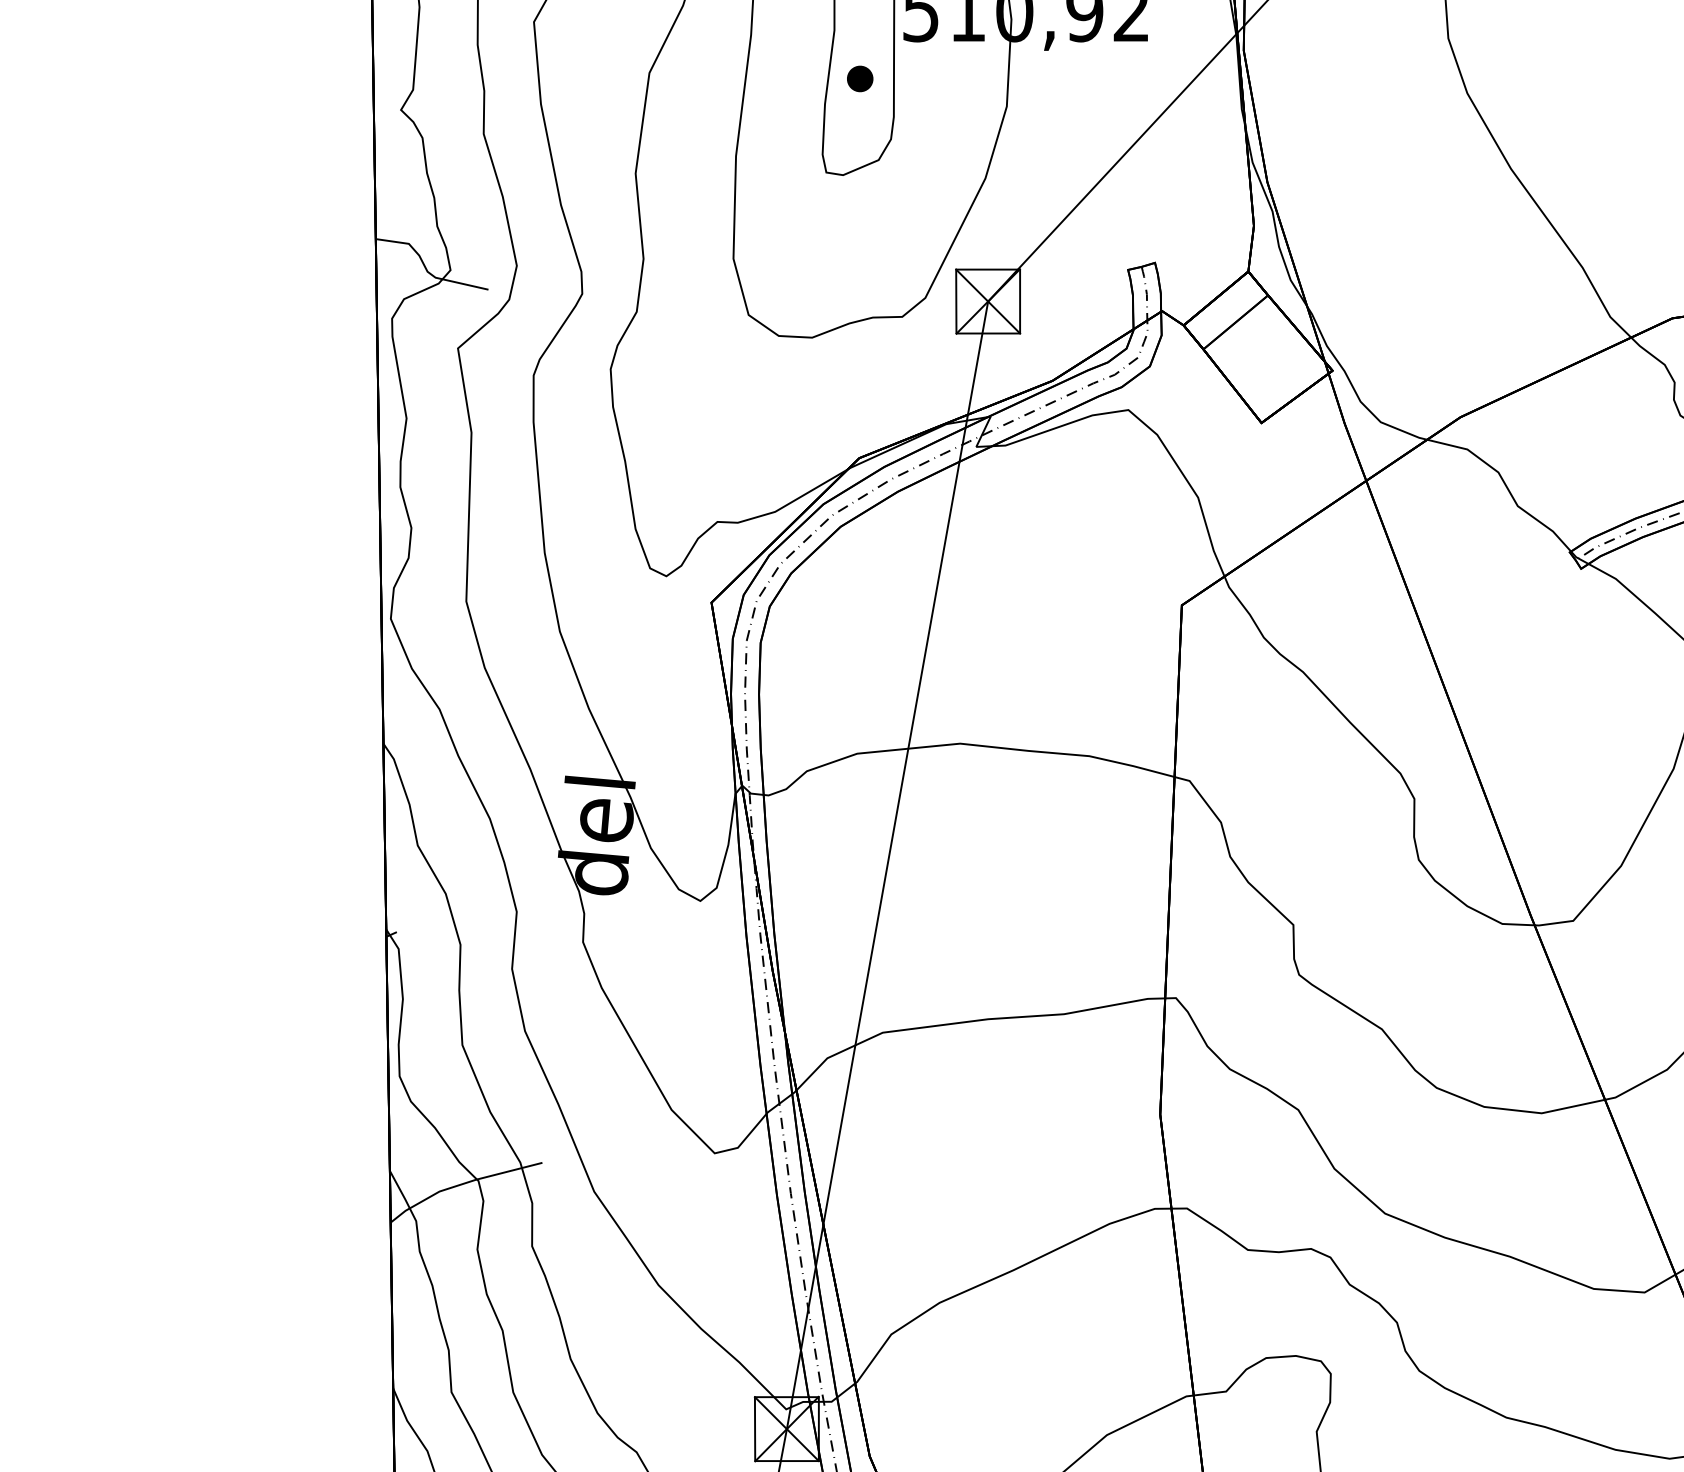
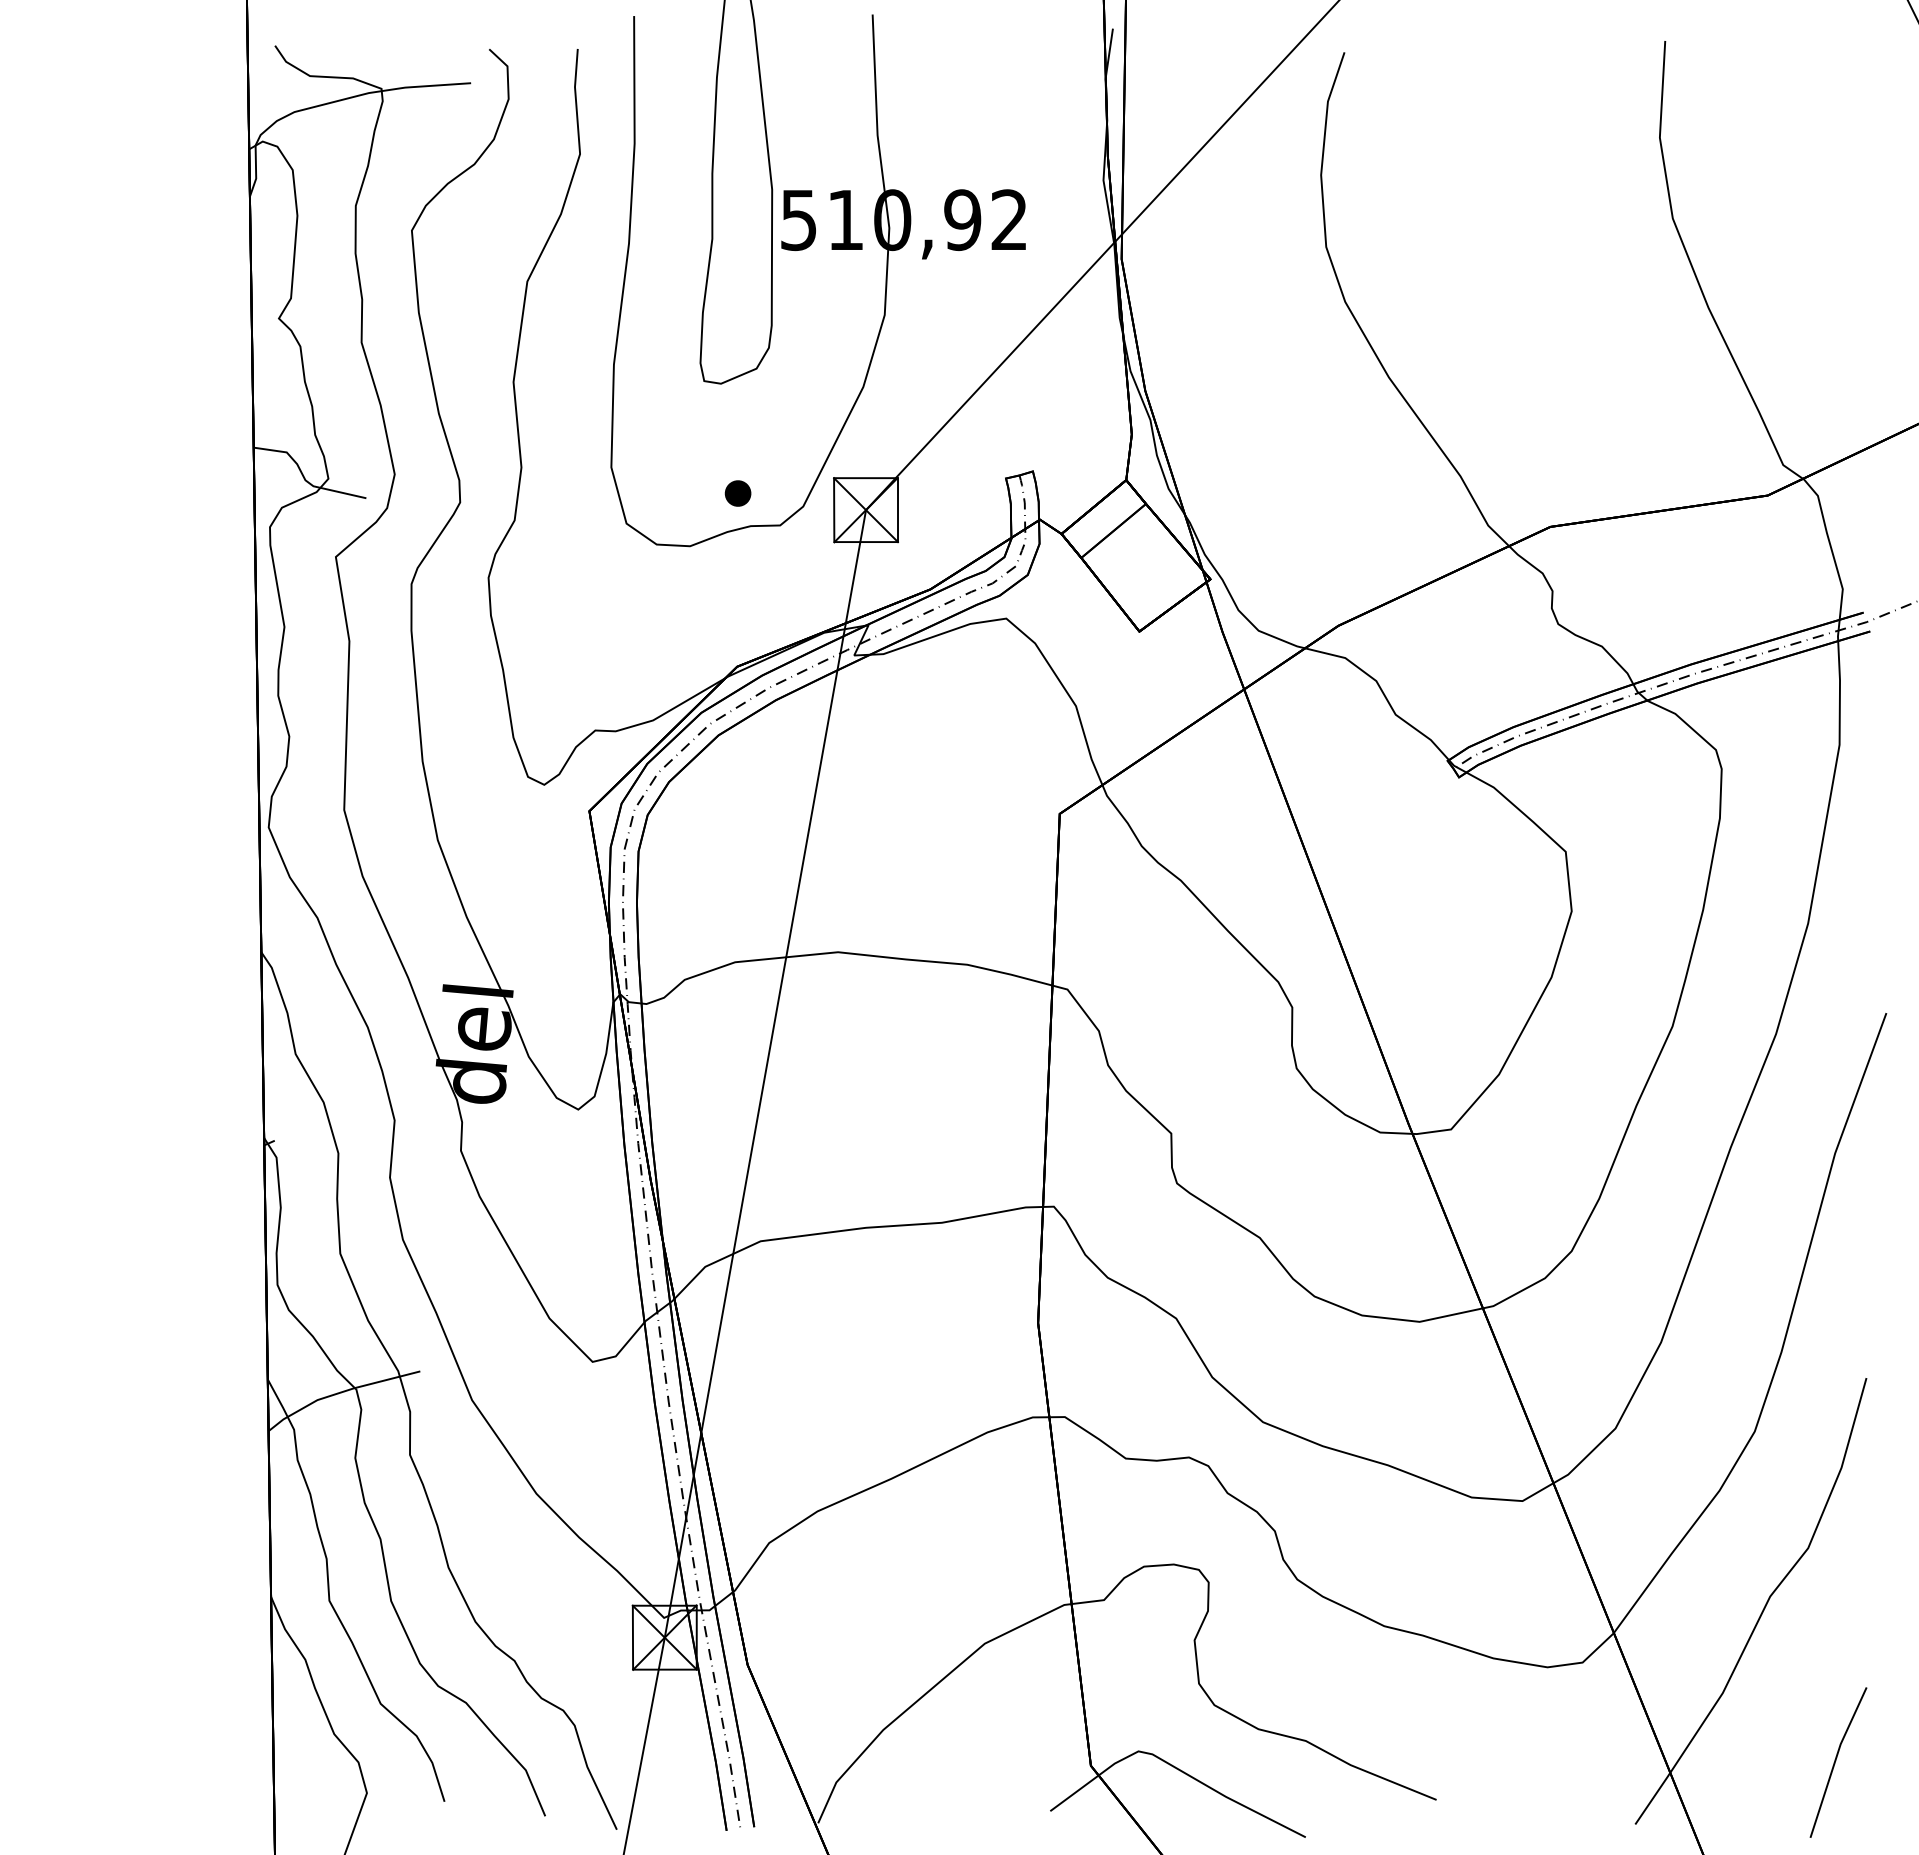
part: (859, 78) -> (737, 493), moved

